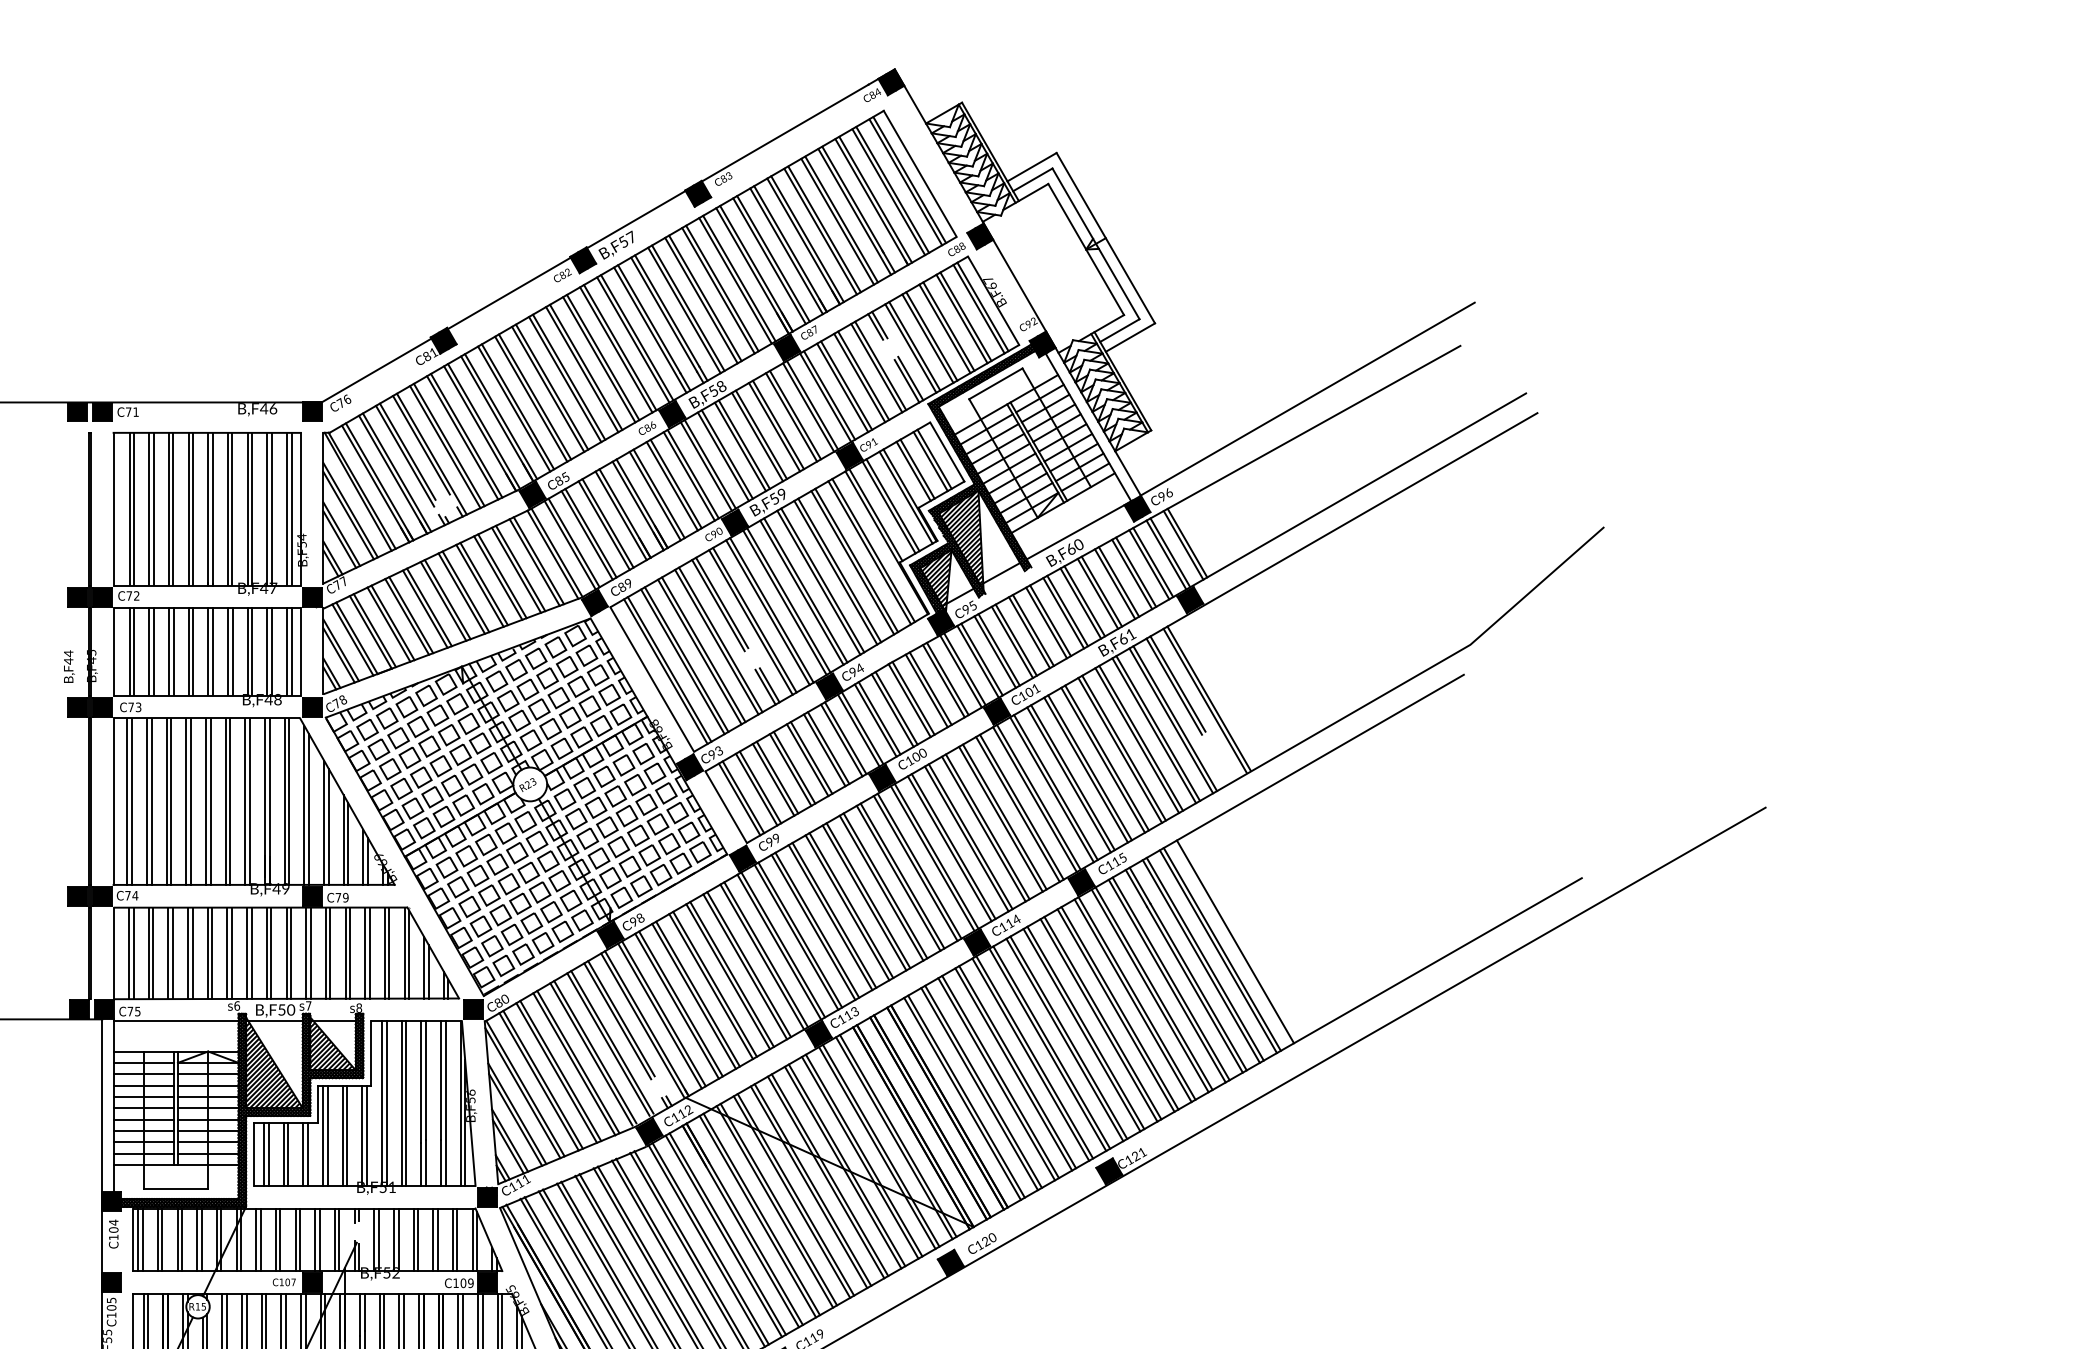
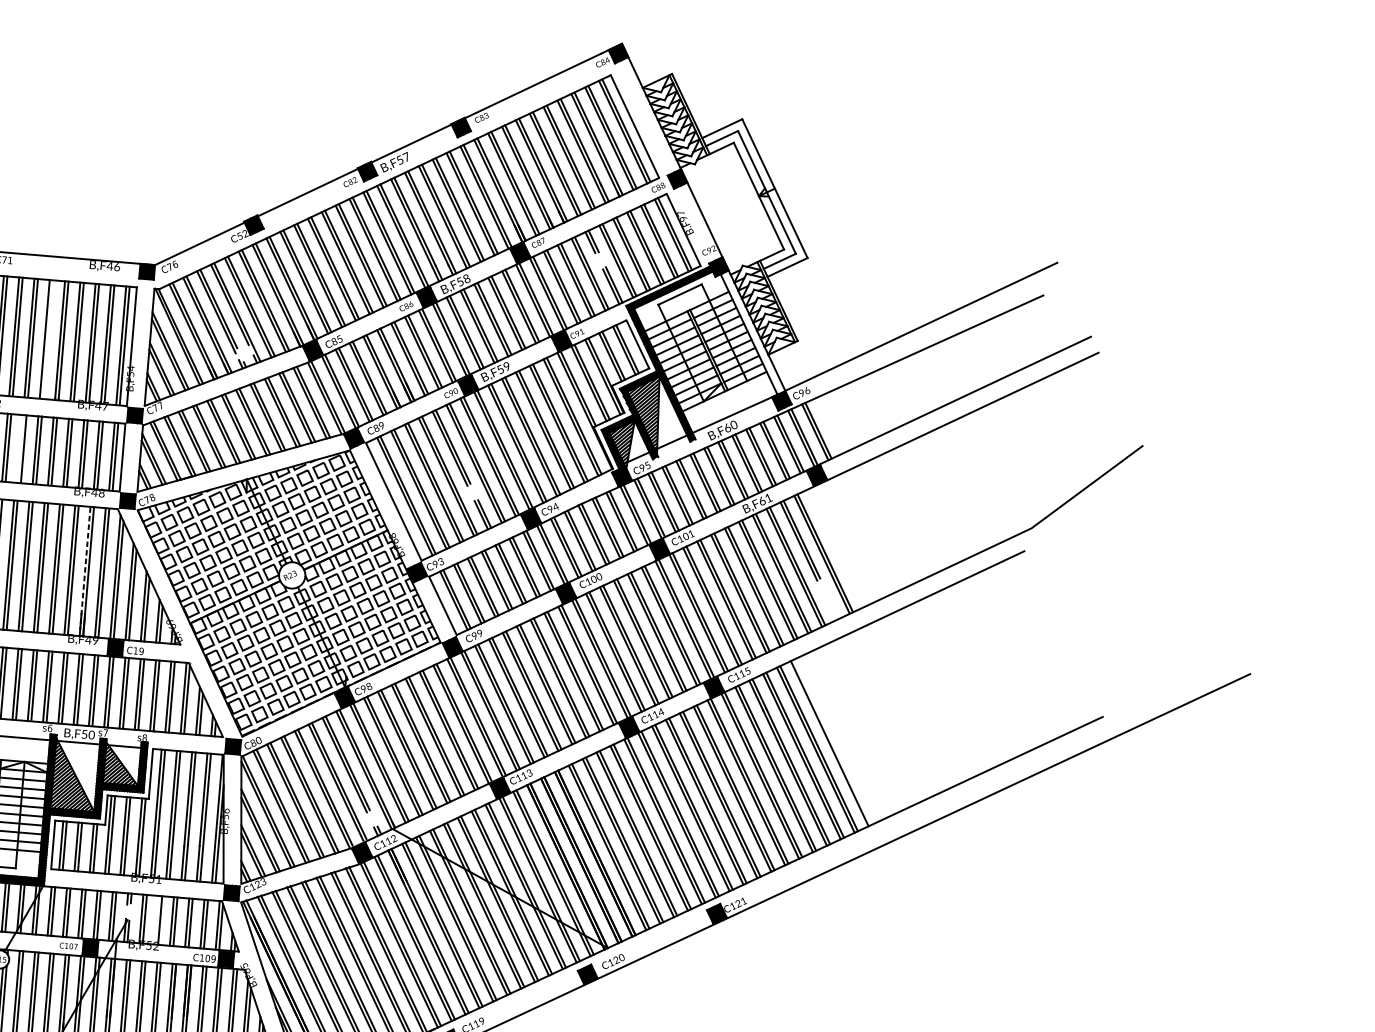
text: (991, 286) -> (682, 218), B.F67 -> B.F97
text: (430, 354) -> (242, 234), C81 -> C52
line: (193, 508) -> (48, 339), removed
line: (168, 651) -> (19, 448), removed
line: (265, 798) -> (85, 569), solid -> dashed
text: (338, 897) -> (135, 650), C79 -> C19
text: (522, 1181) -> (260, 883), C111 -> C123
line: (393, 1239) -> (156, 919), removed

